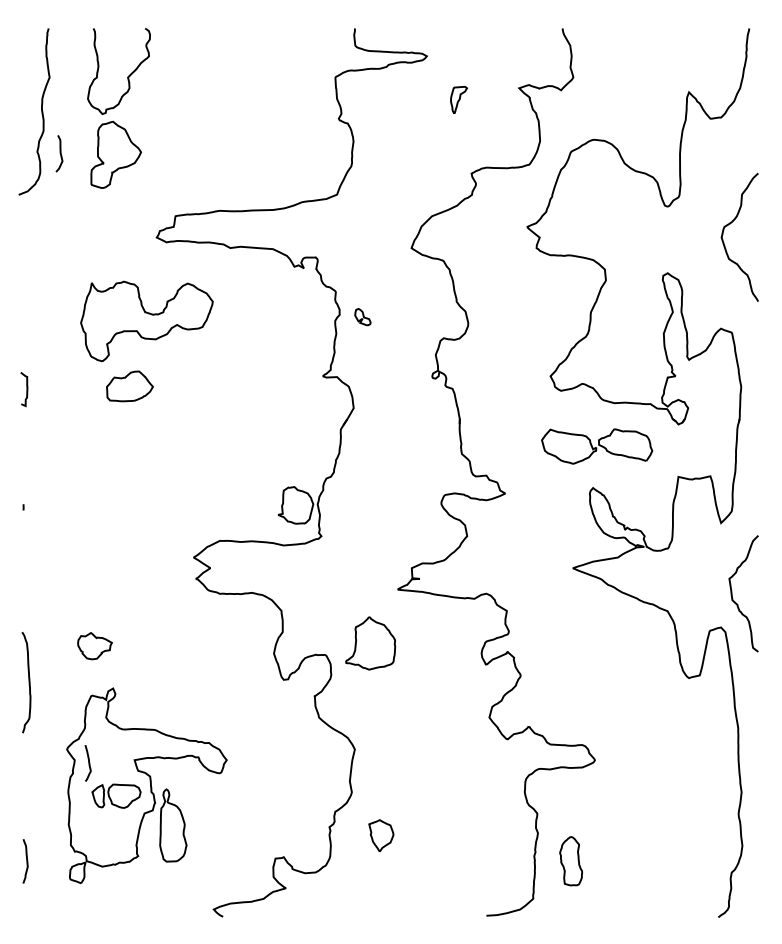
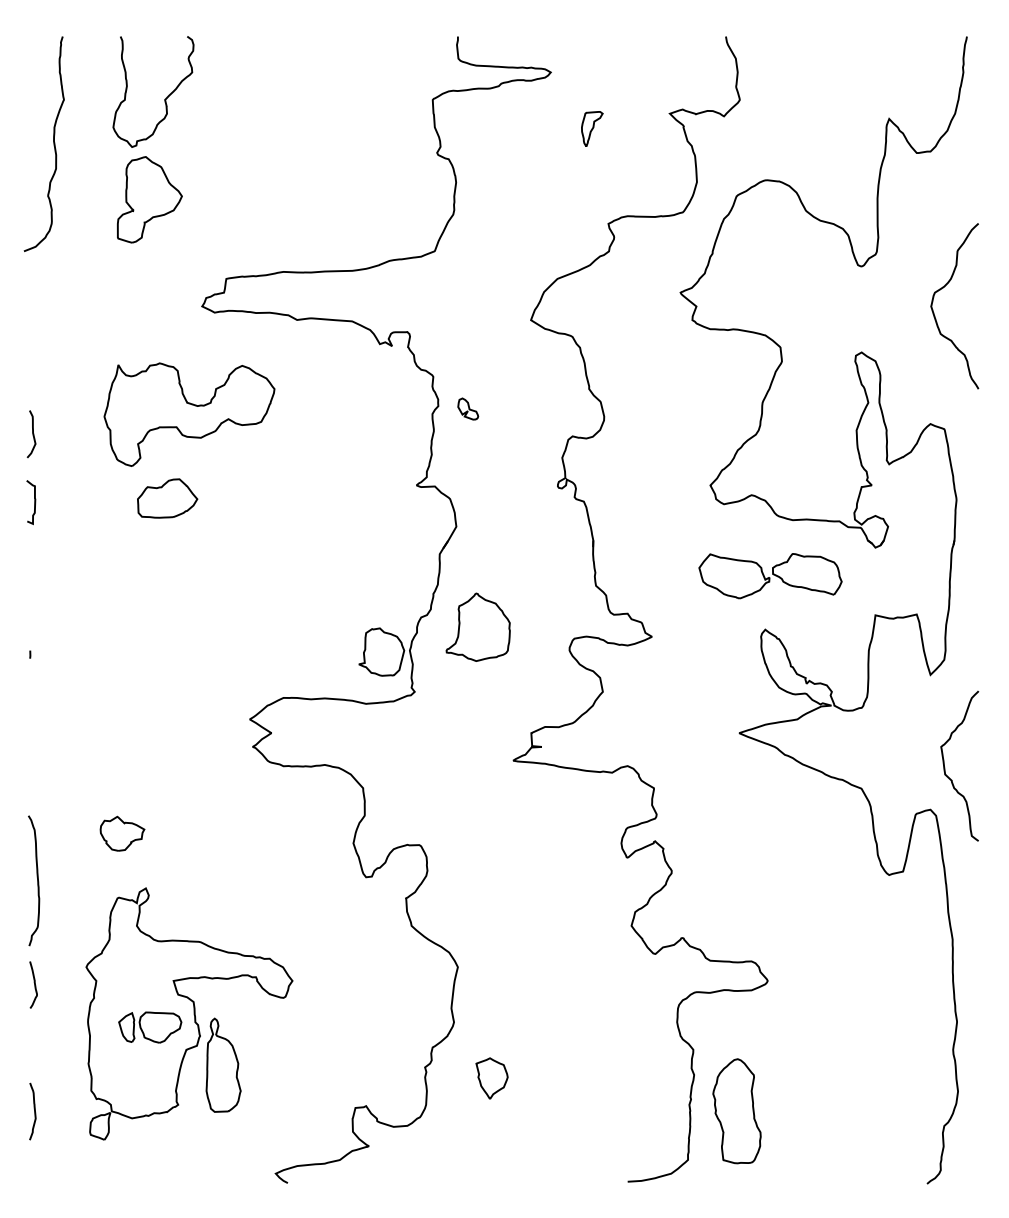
curve: (60, 153) -> (32, 434), moved
part: (370, 642) -> (477, 626), moved
curve: (88, 762) -> (34, 984), moved
part: (570, 861) -> (736, 1111), size x1.67

